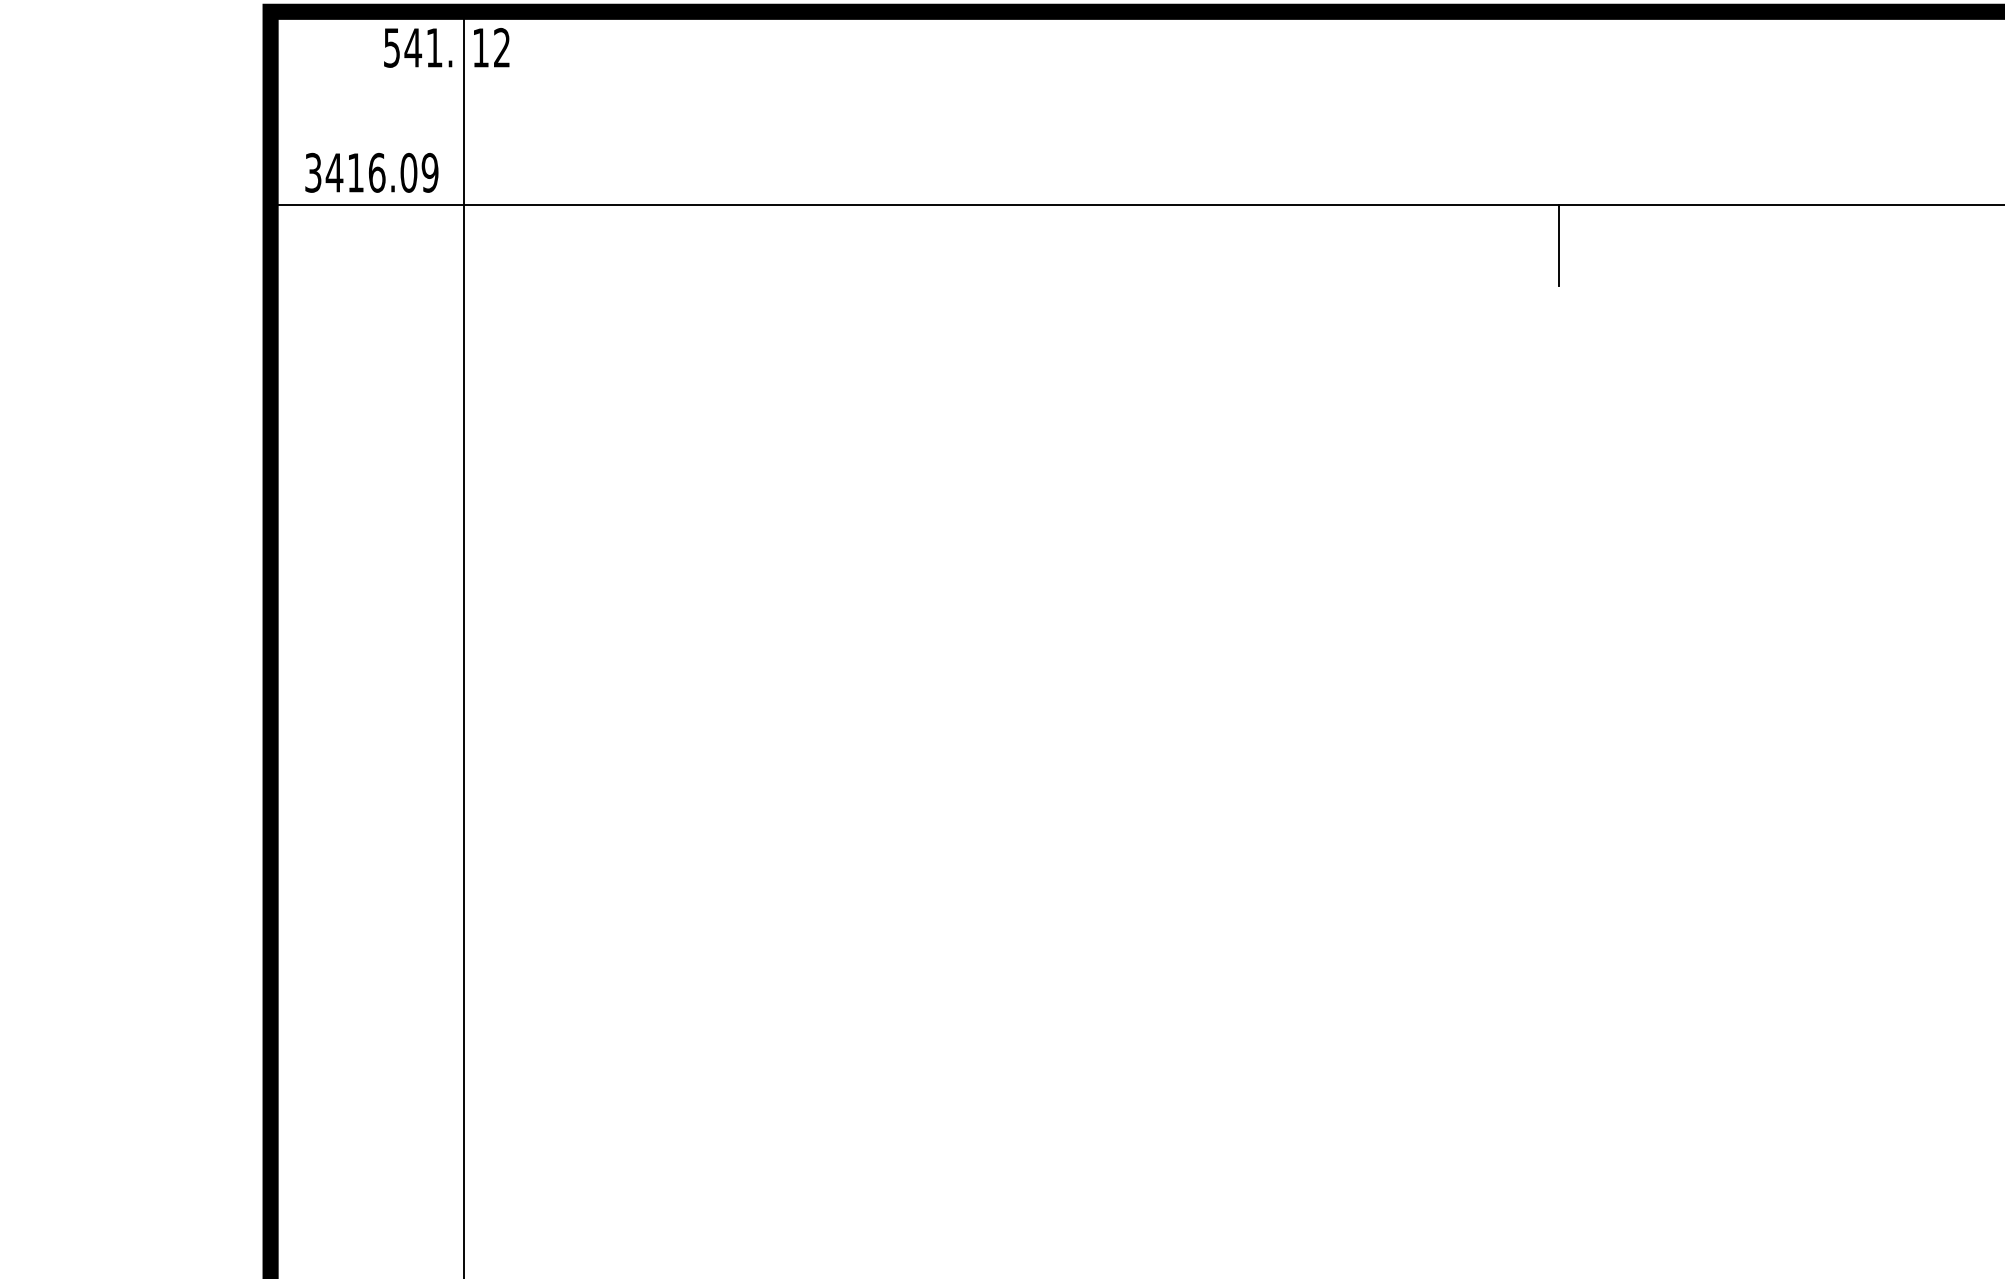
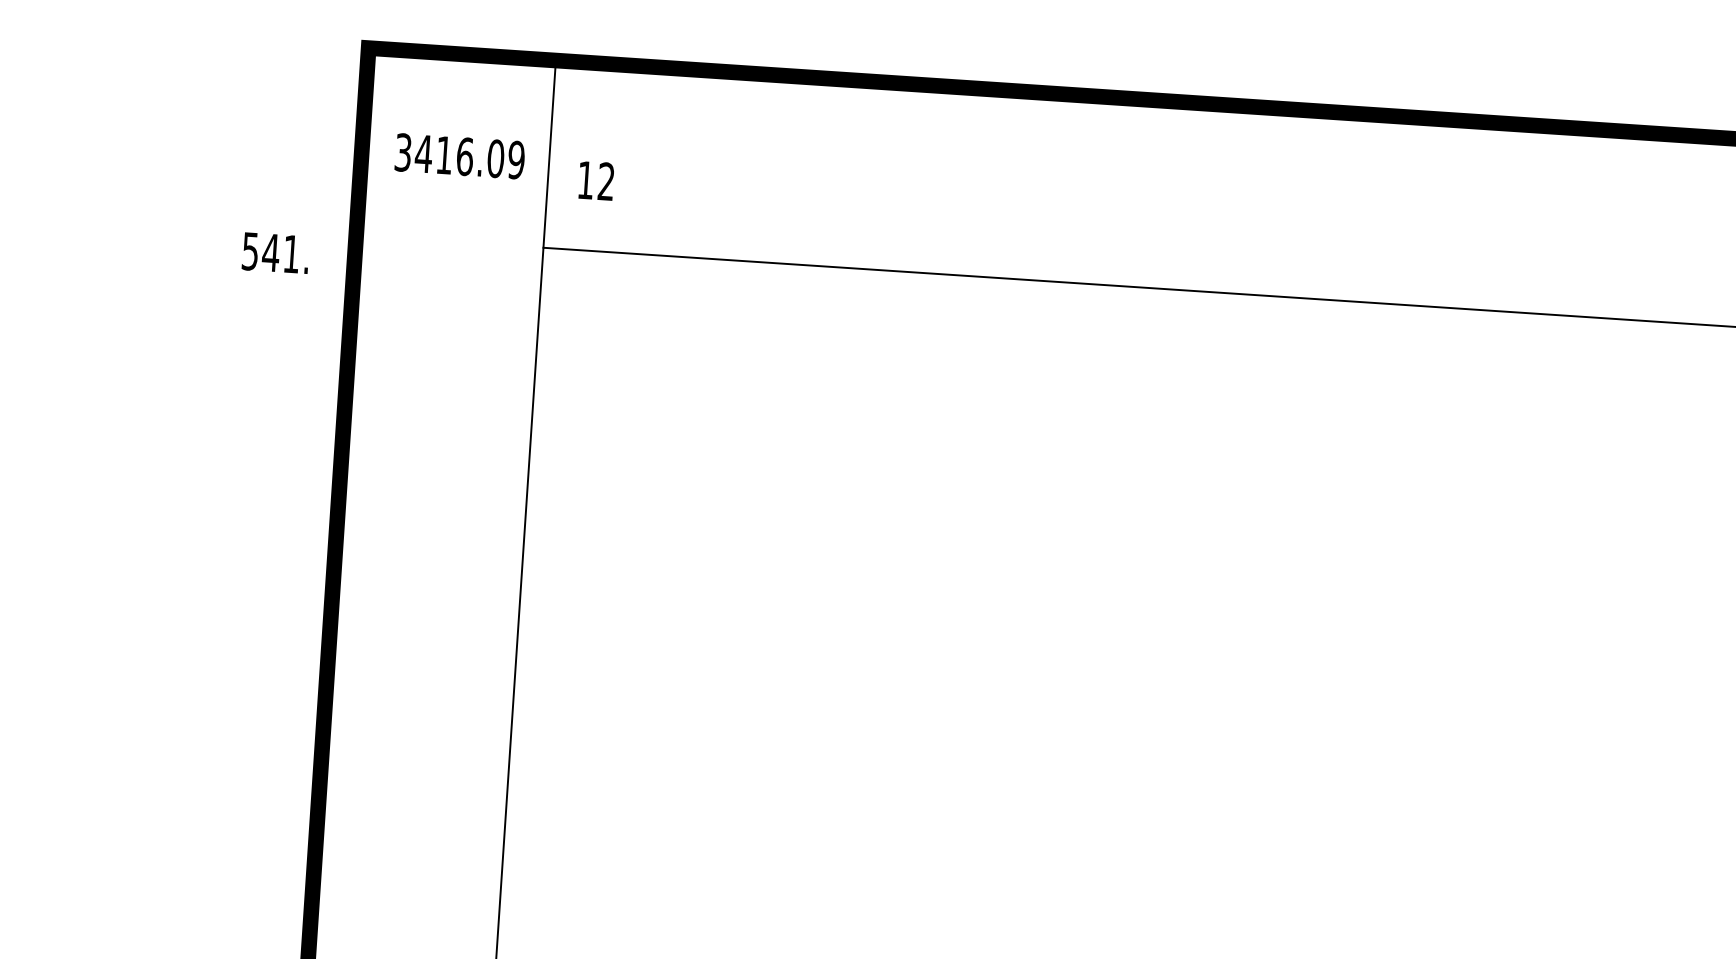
text: (418, 47) -> (276, 252), moved
text: (491, 47) -> (596, 180), moved
text: (371, 172) -> (459, 156), moved
line: (366, 205) -> (449, 241), removed
line: (1559, 245) -> (1602, 357), removed

